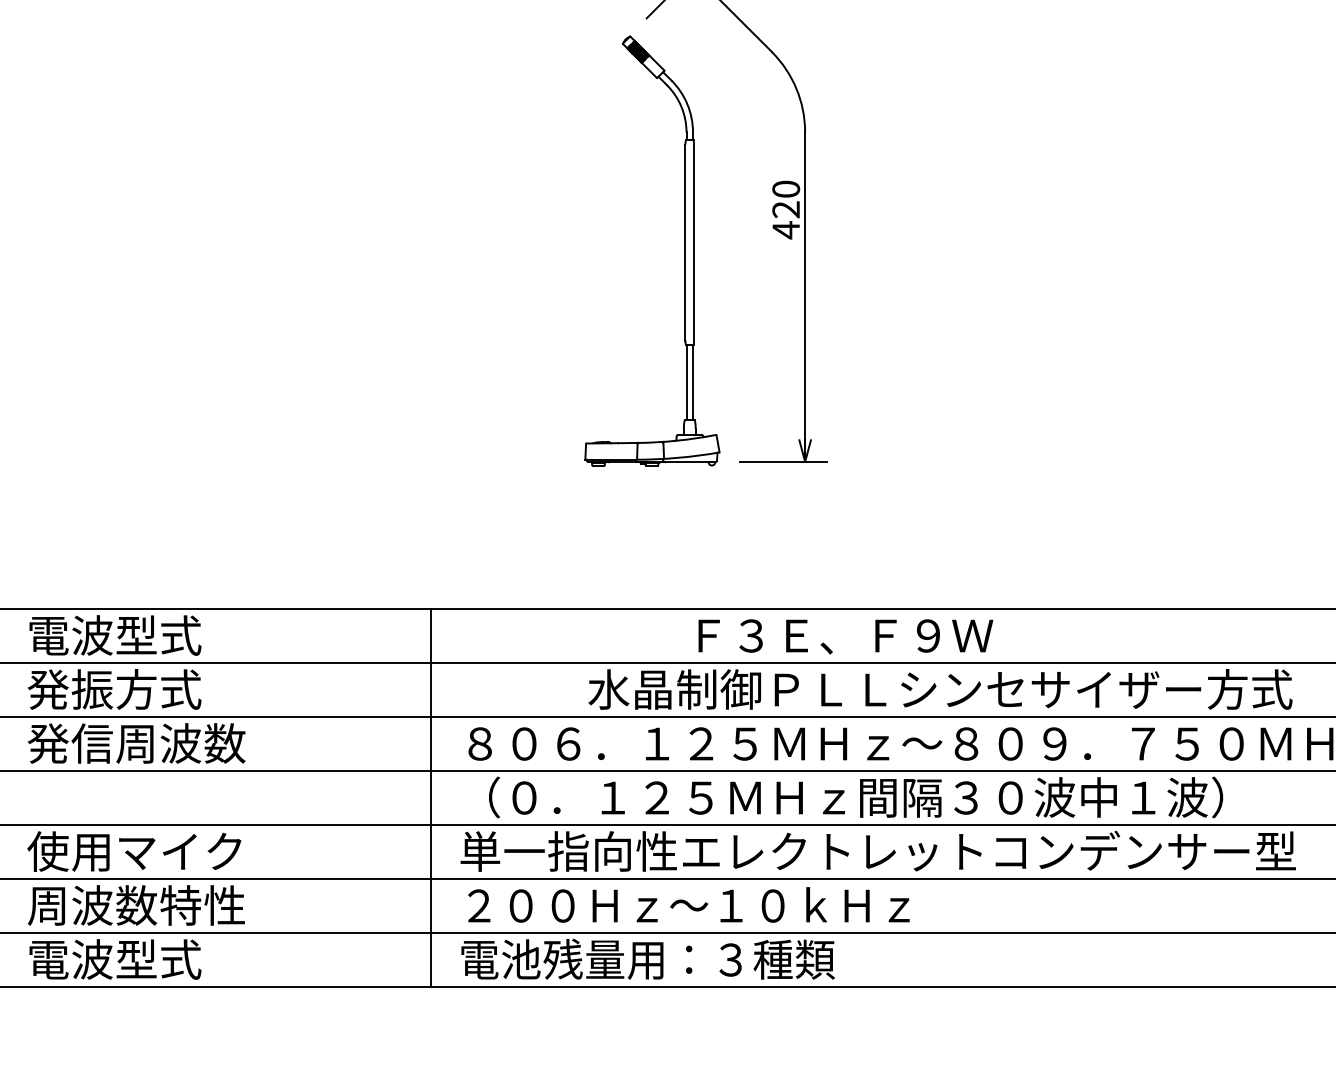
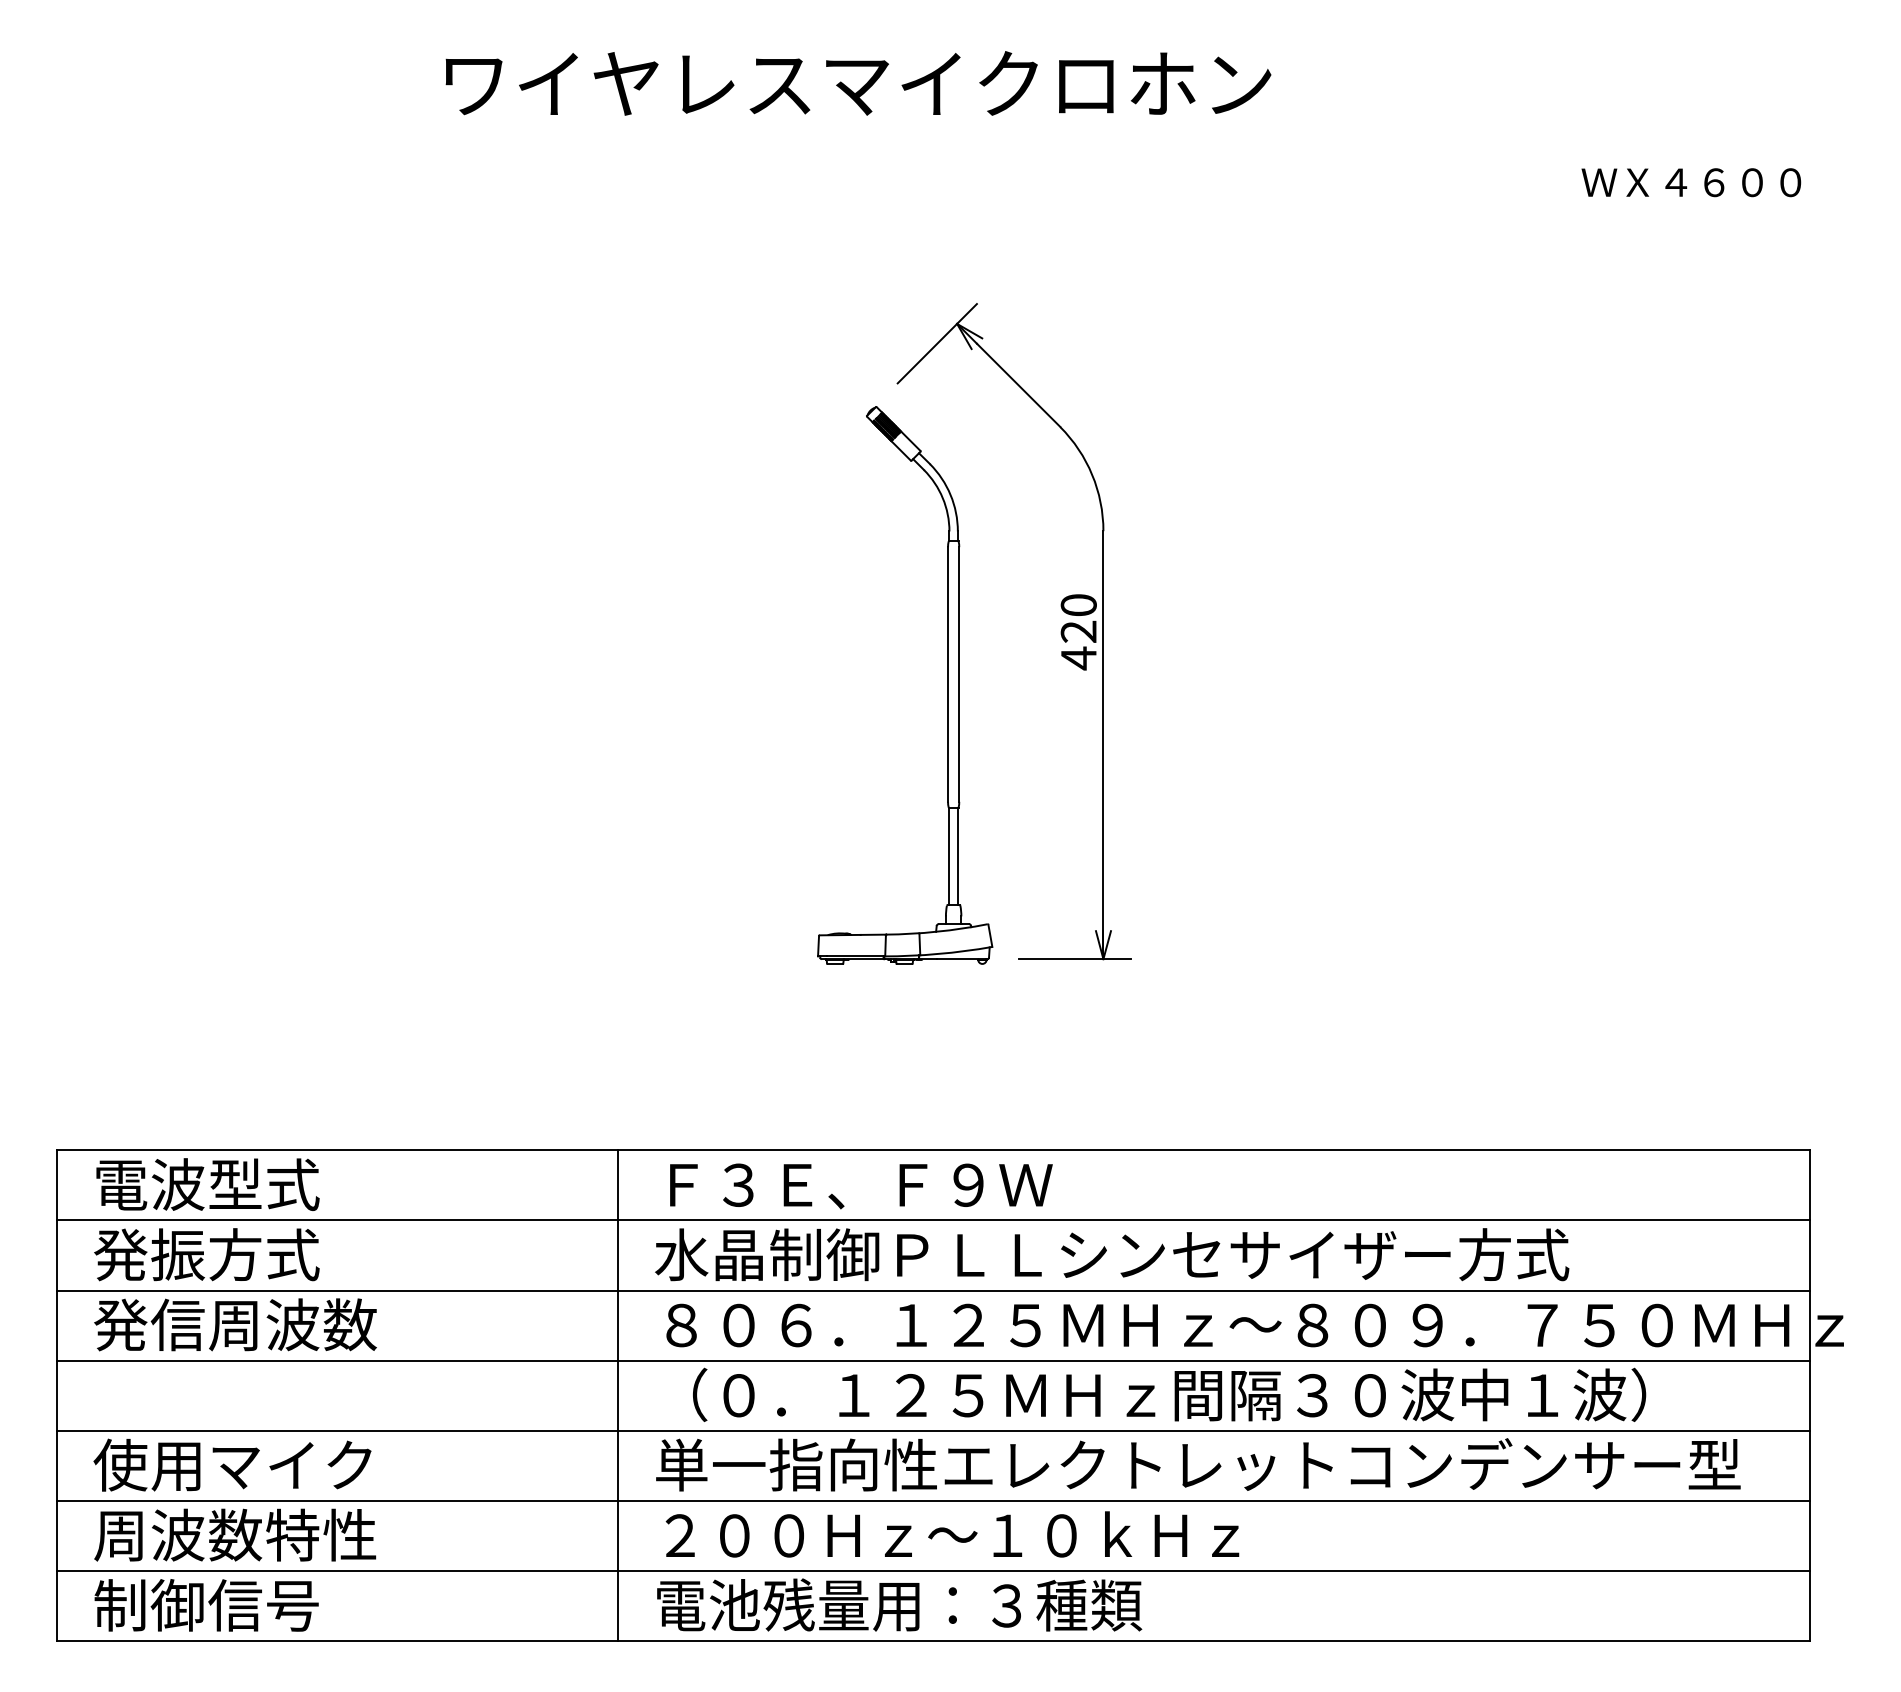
text: (846, 636) -> (861, 1186), moved
text: (940, 689) -> (1112, 1254), moved
text: (114, 958) -> (206, 1604), 電波型式 -> 制御信号

